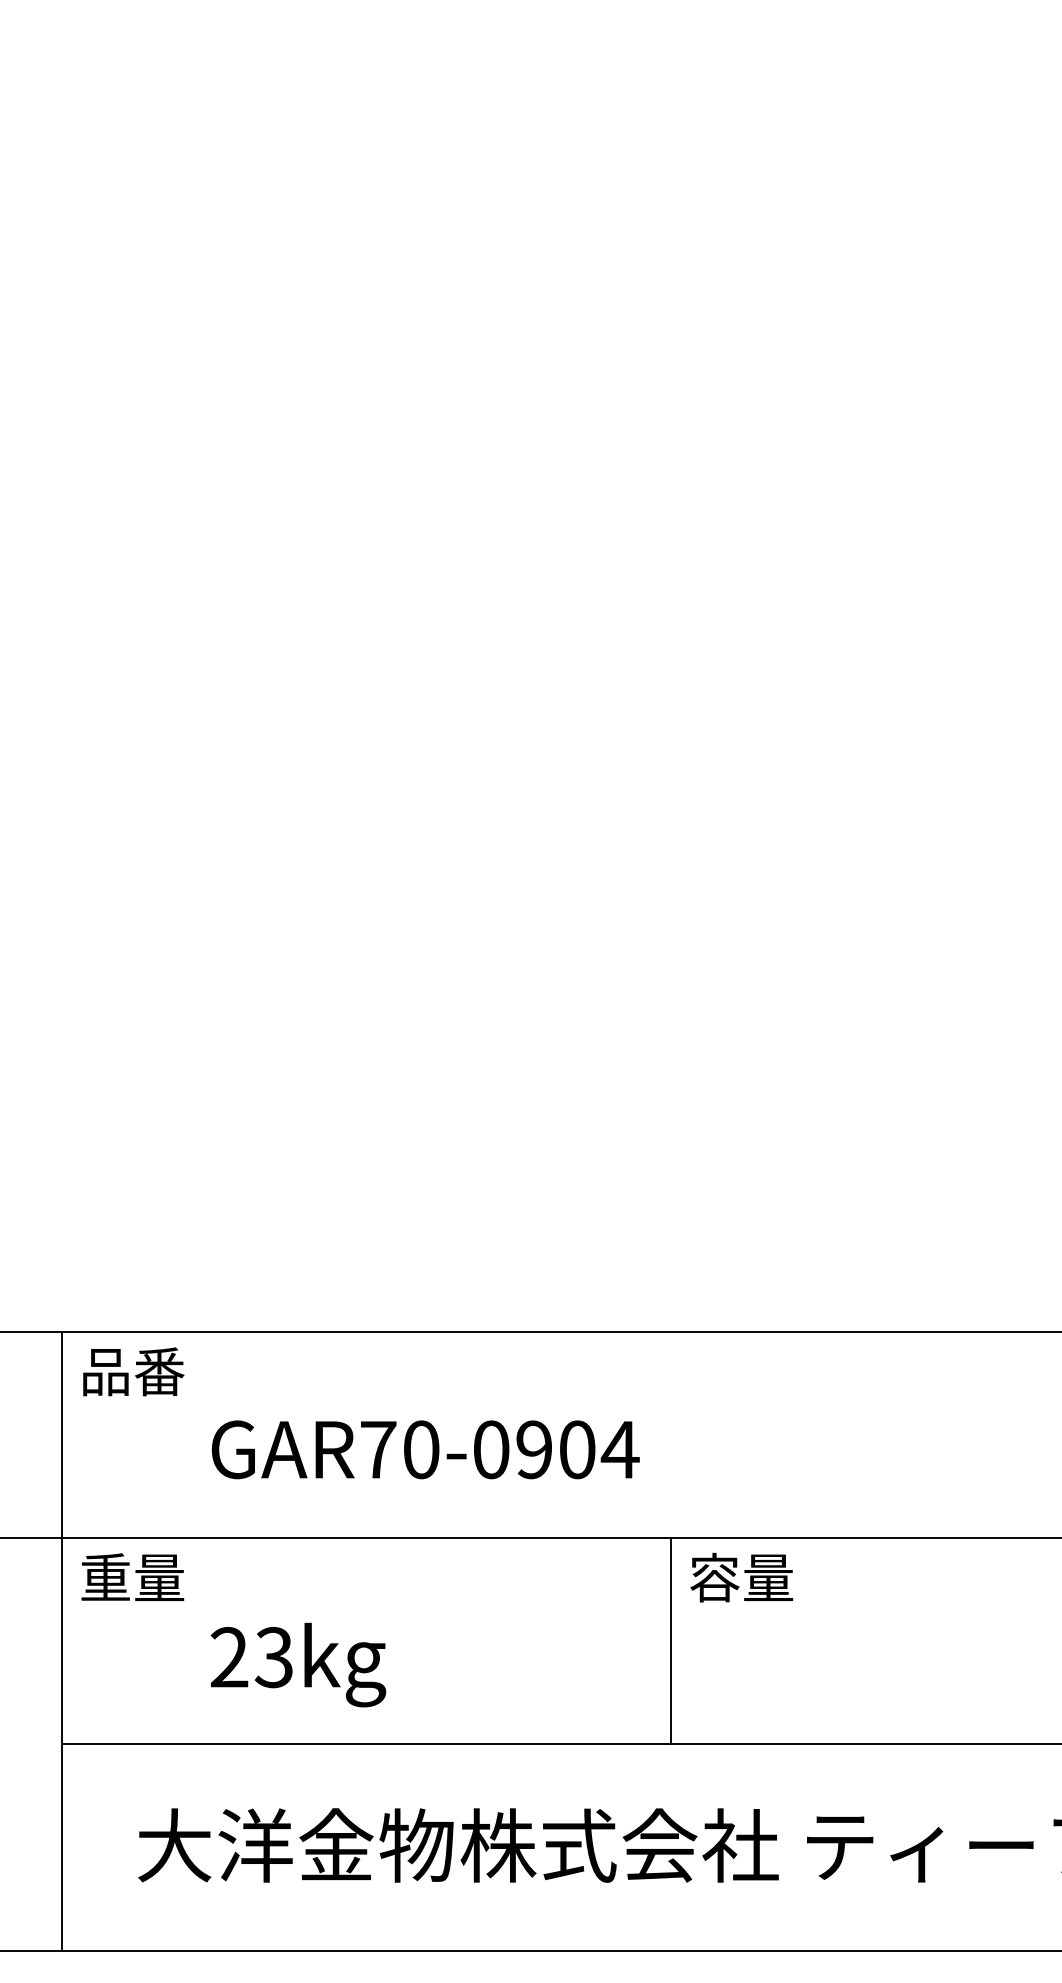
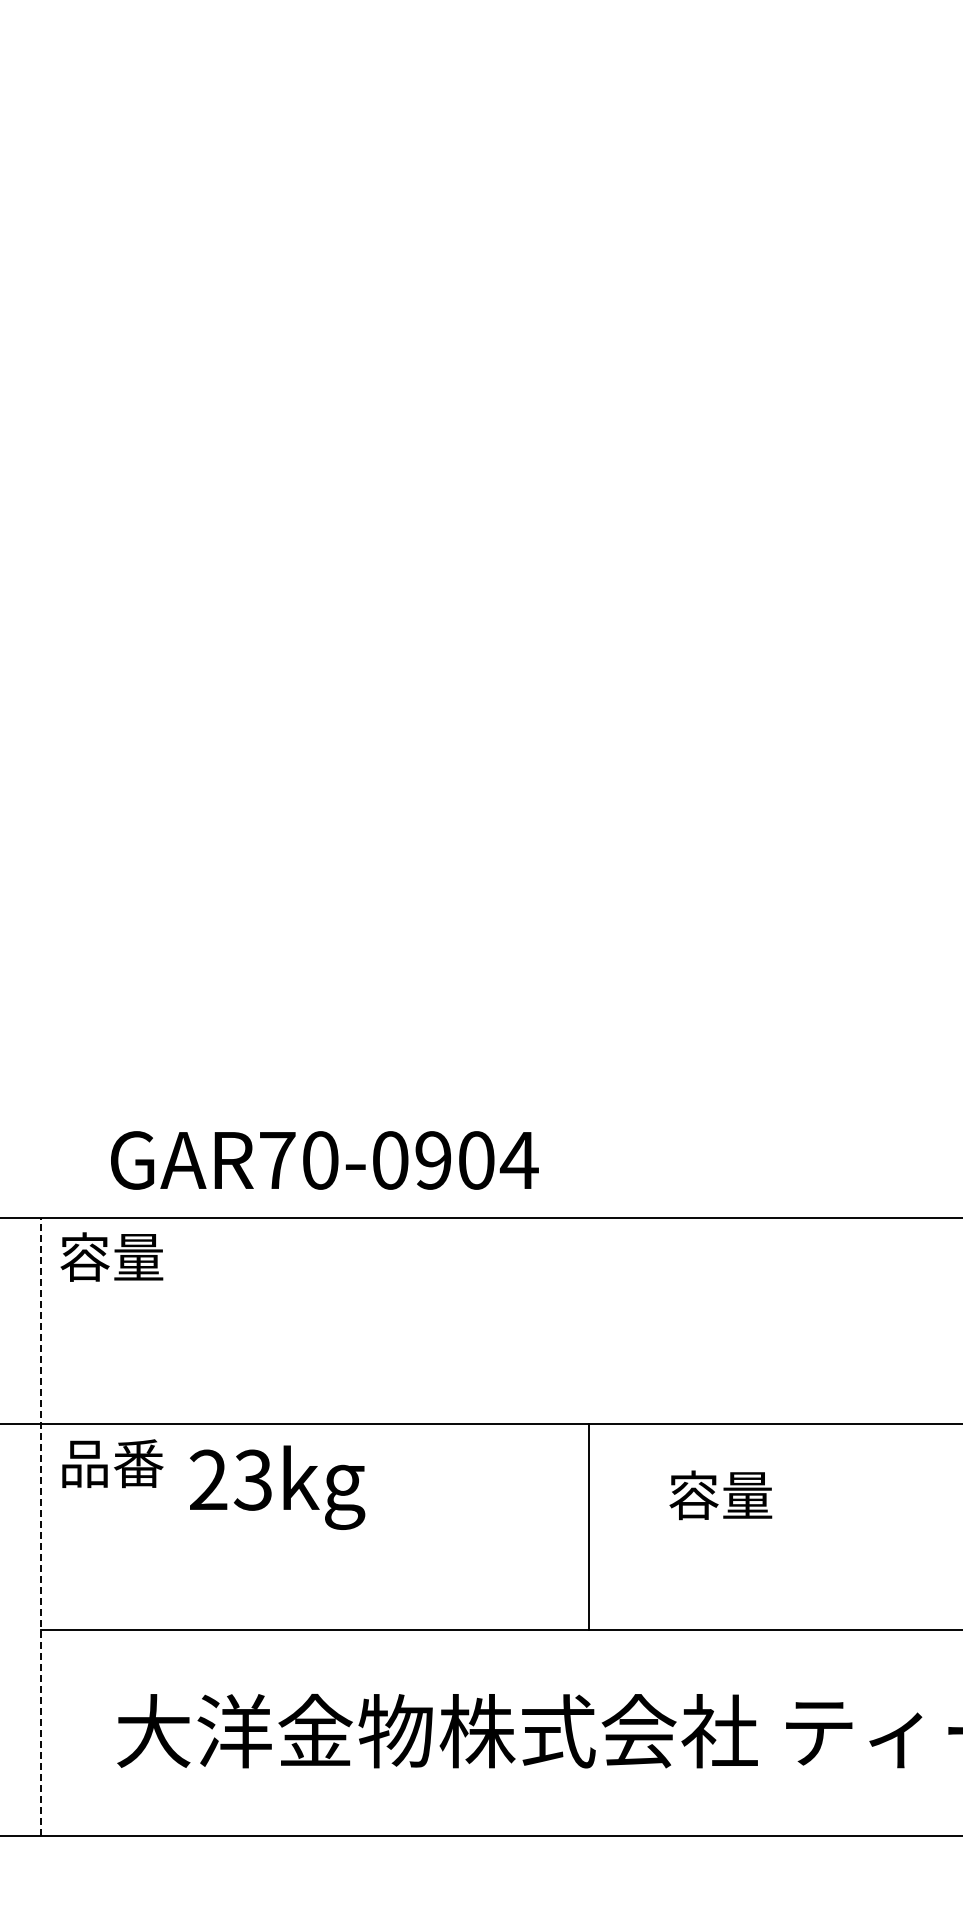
text: (132, 1371) -> (111, 1257), 品番 -> 容量
text: (425, 1449) -> (324, 1160), moved
text: (132, 1577) -> (111, 1463), 重量 -> 品番
text: (741, 1577) -> (720, 1495), moved
line: (61, 1640) -> (40, 1526), solid -> dashed
line: (670, 1641) -> (588, 1527), moved
text: (298, 1664) -> (277, 1487), moved

